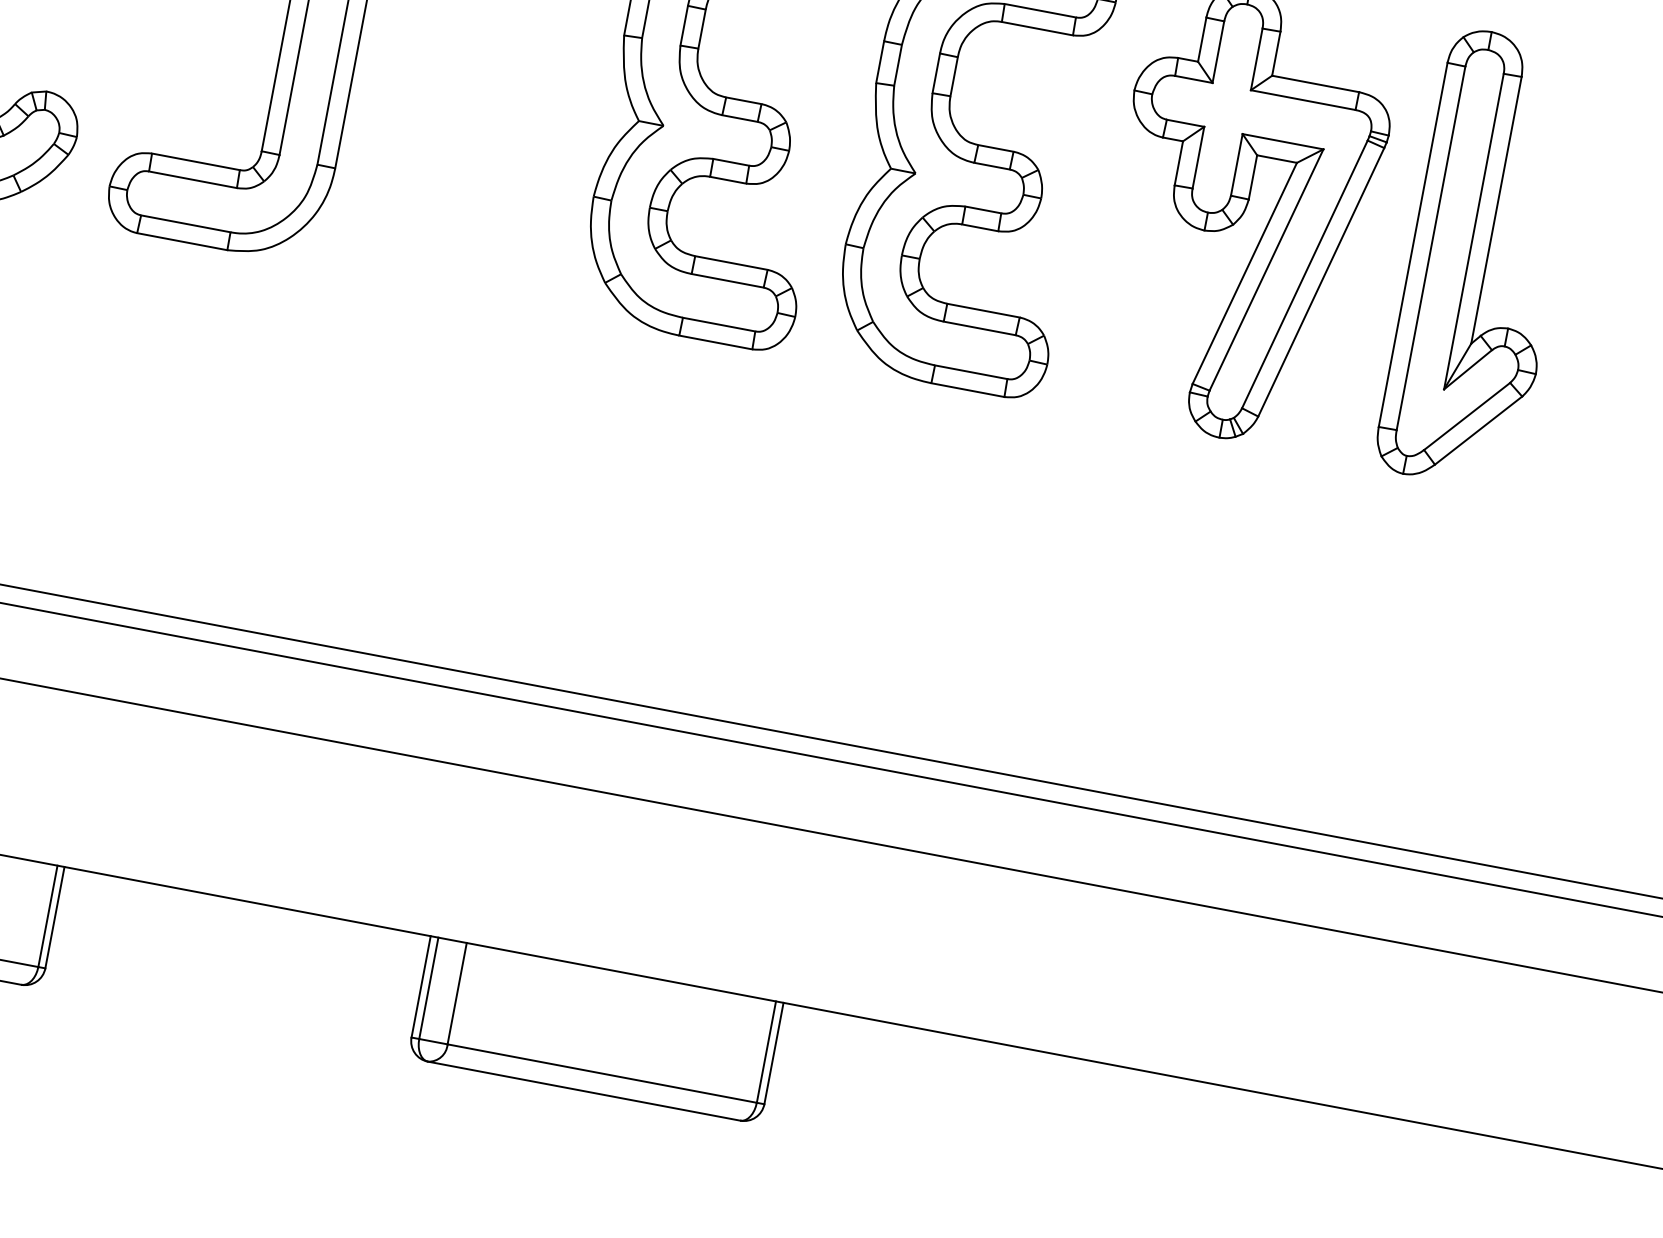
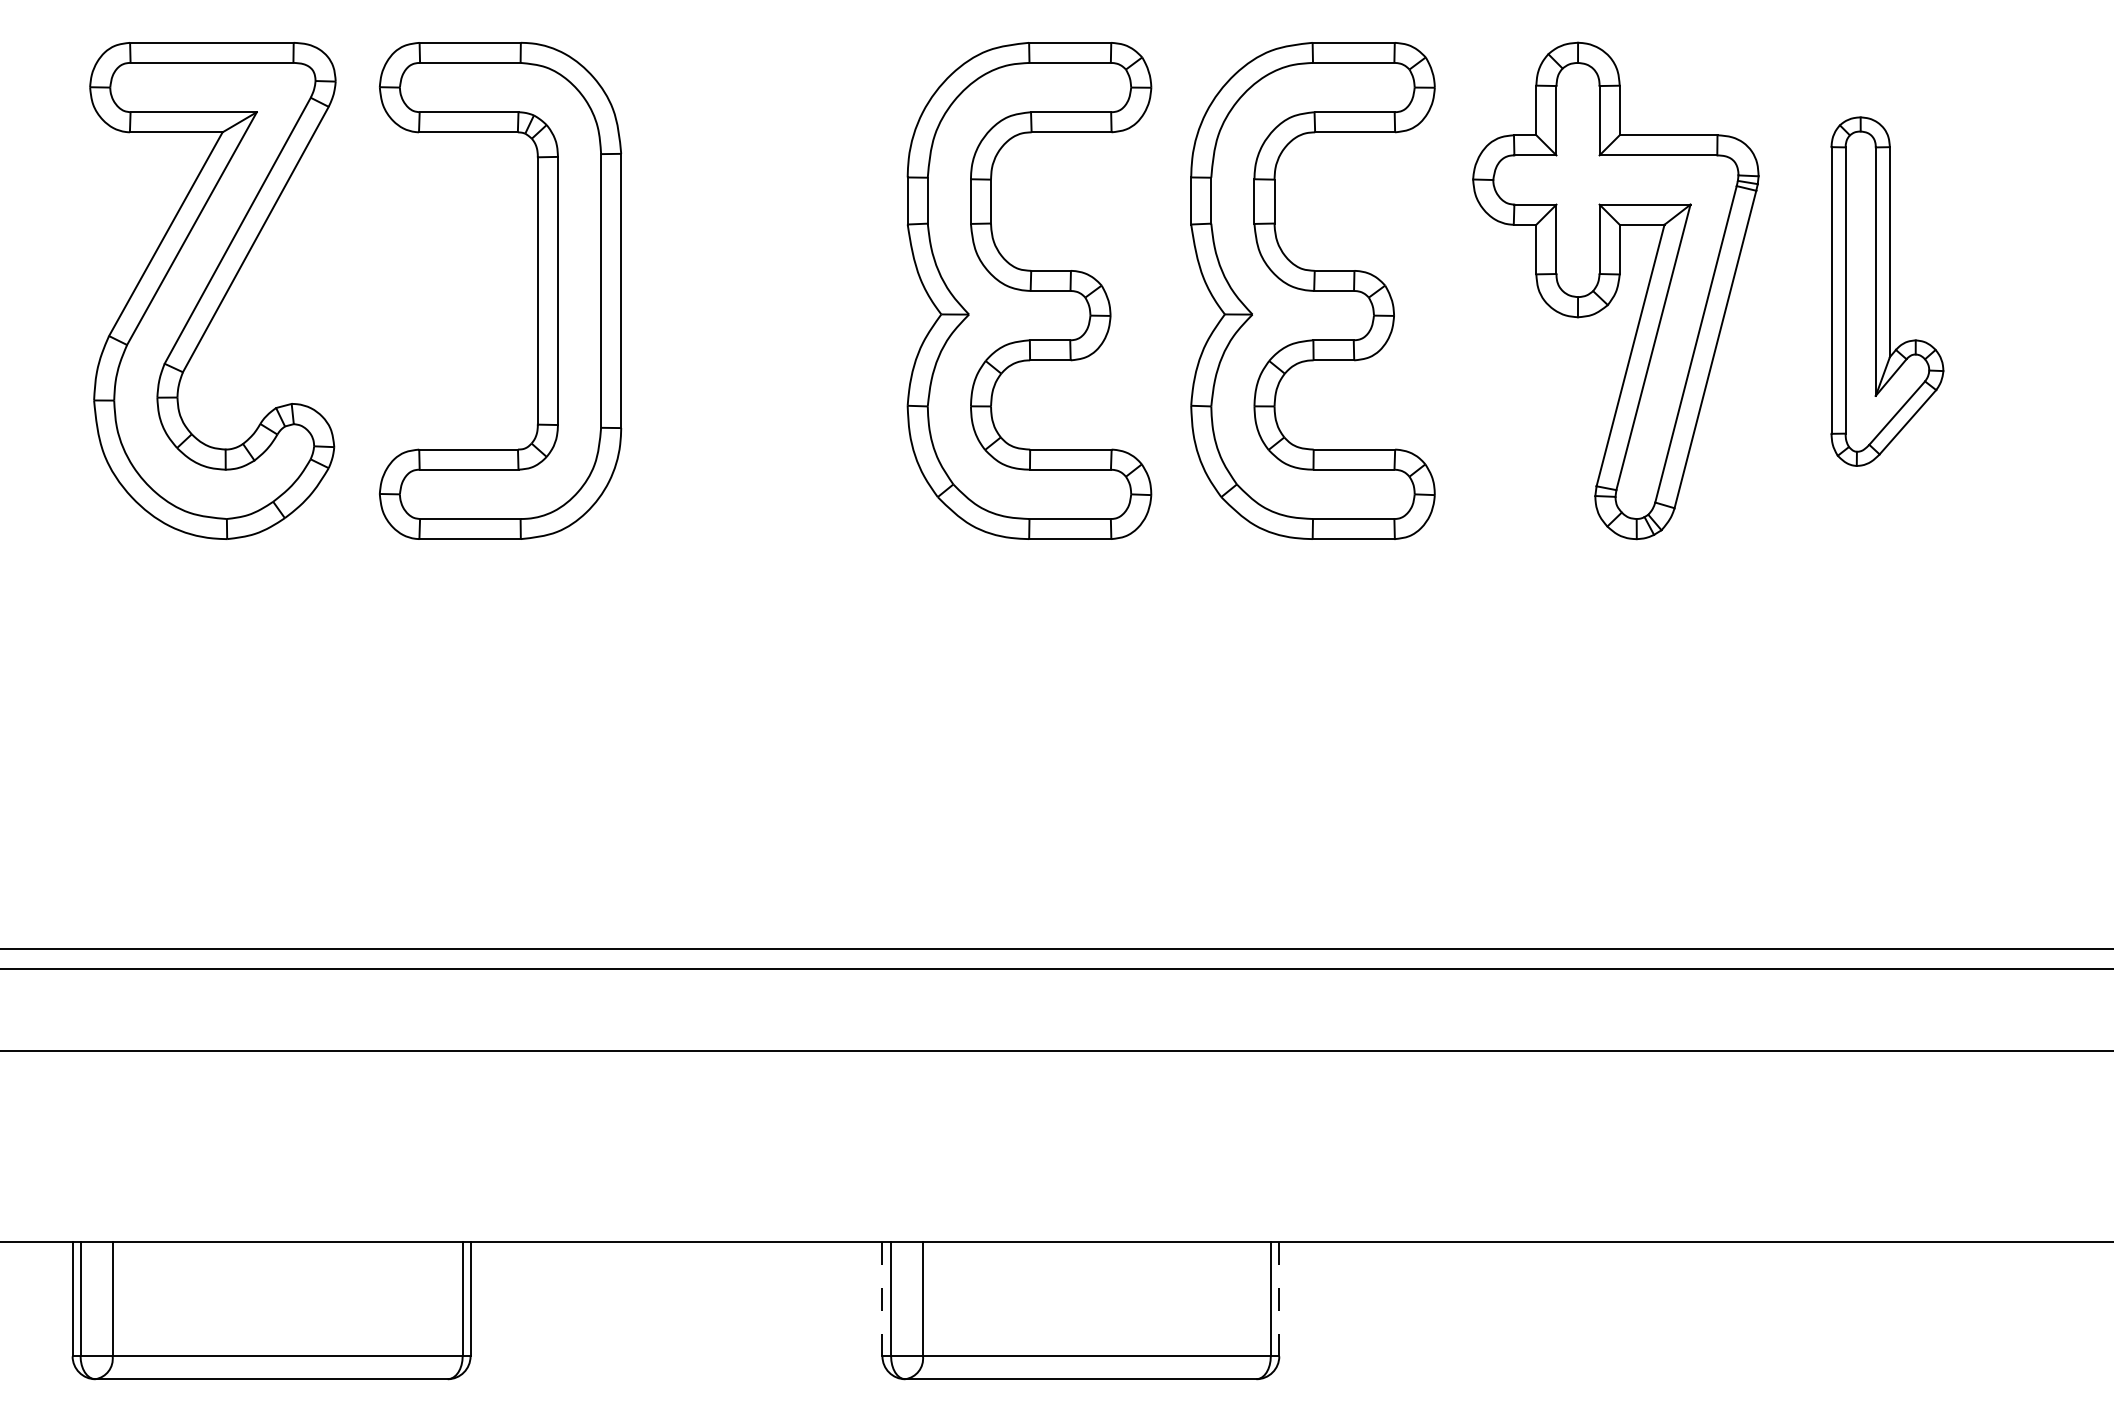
part: (1484, 259) -> (1887, 291), size x0.7
line: (421, 986) -> (882, 1299), solid -> dashed
line: (774, 1052) -> (1279, 1298), solid -> dashed

